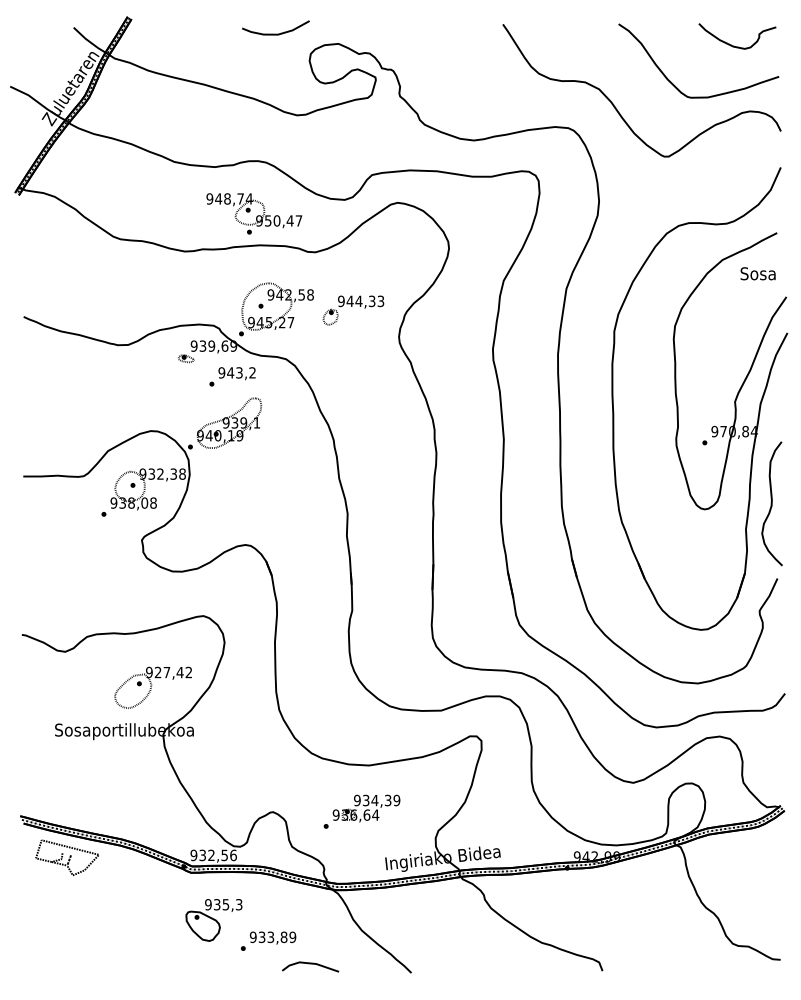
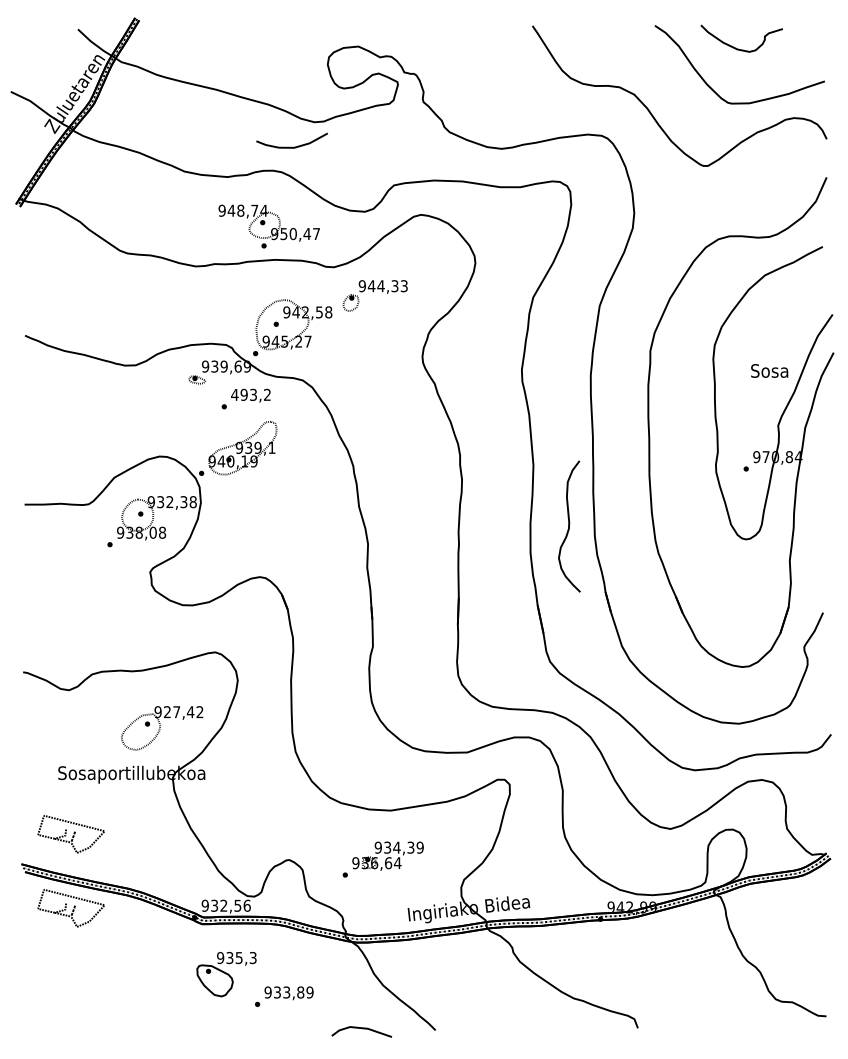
curve: (275, 33) -> (291, 146), moved
curve: (734, 45) -> (738, 48), moved
text: (757, 273) -> (769, 370), moved
part: (352, 310) -> (374, 295), moved
text: (226, 372) -> (239, 394), 943,2 -> 493,2
curve: (772, 503) -> (569, 526), moved
part: (66, 788) -> (70, 834), added
line: (310, 964) -> (361, 1029), moved

